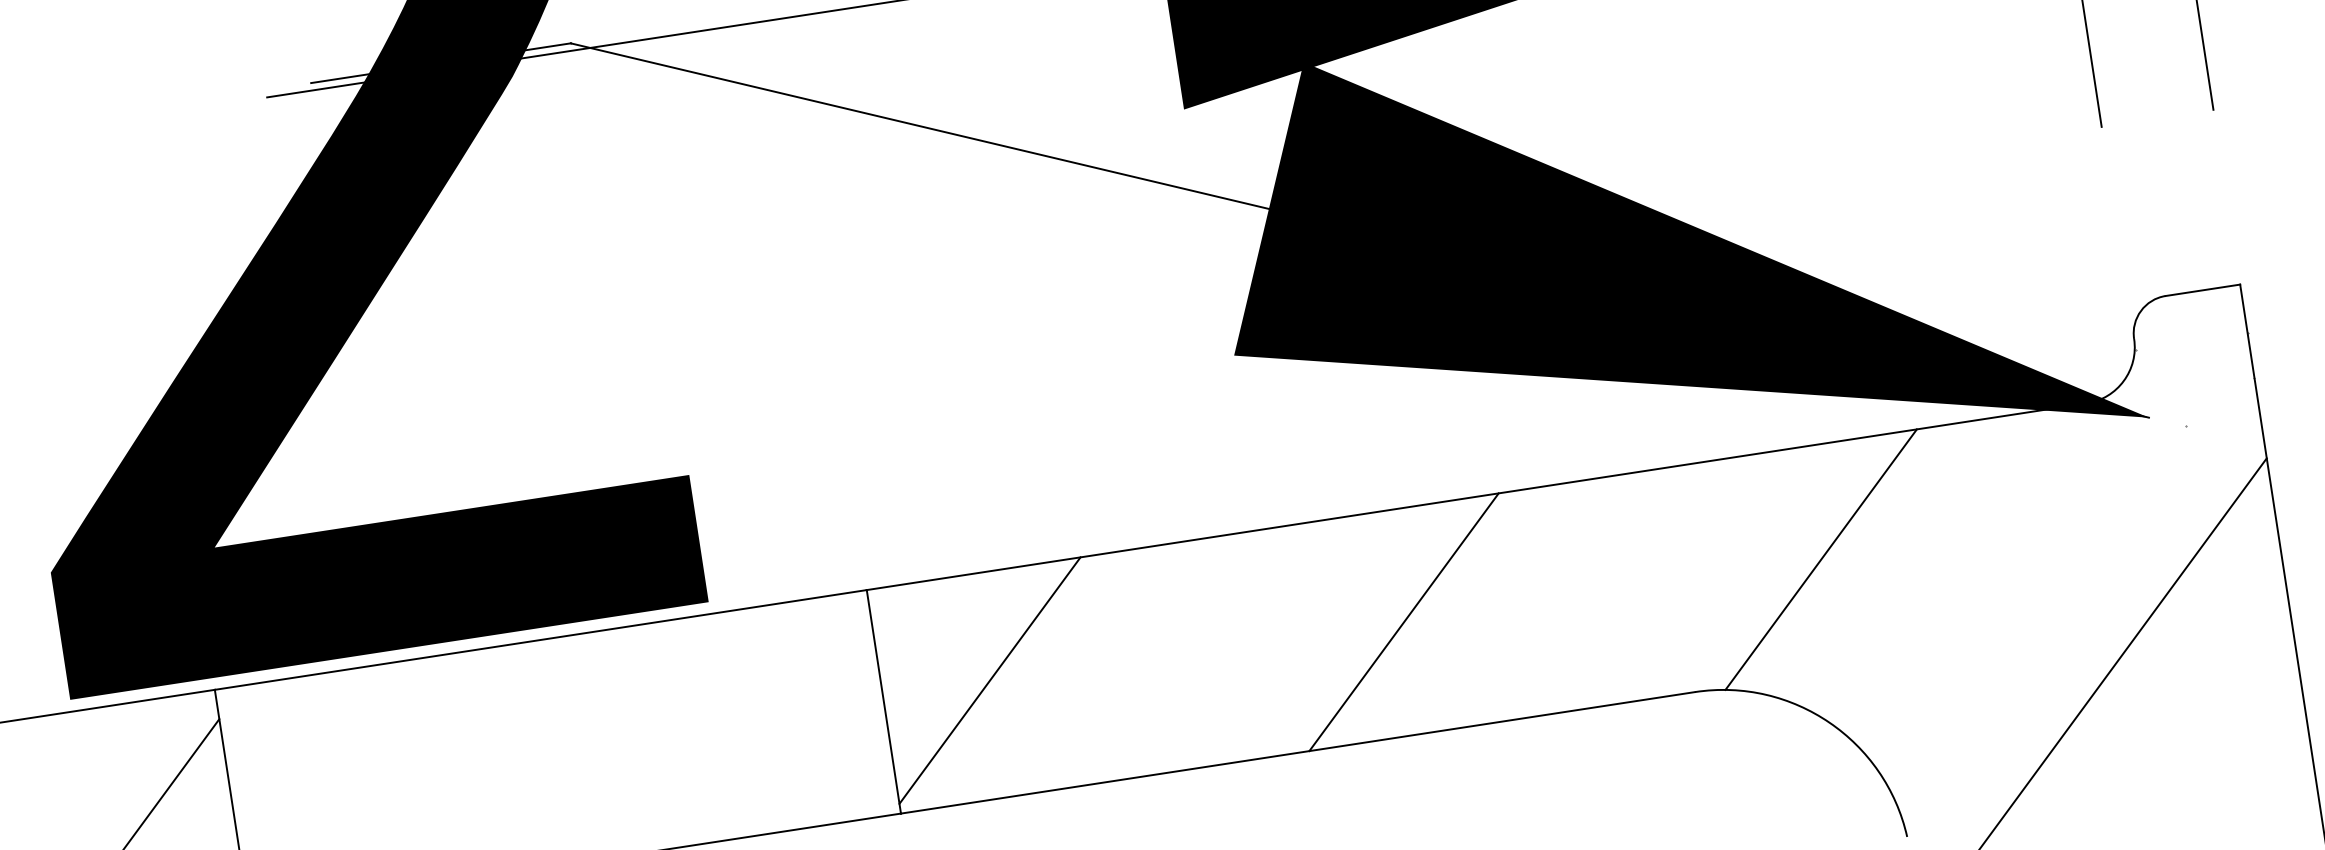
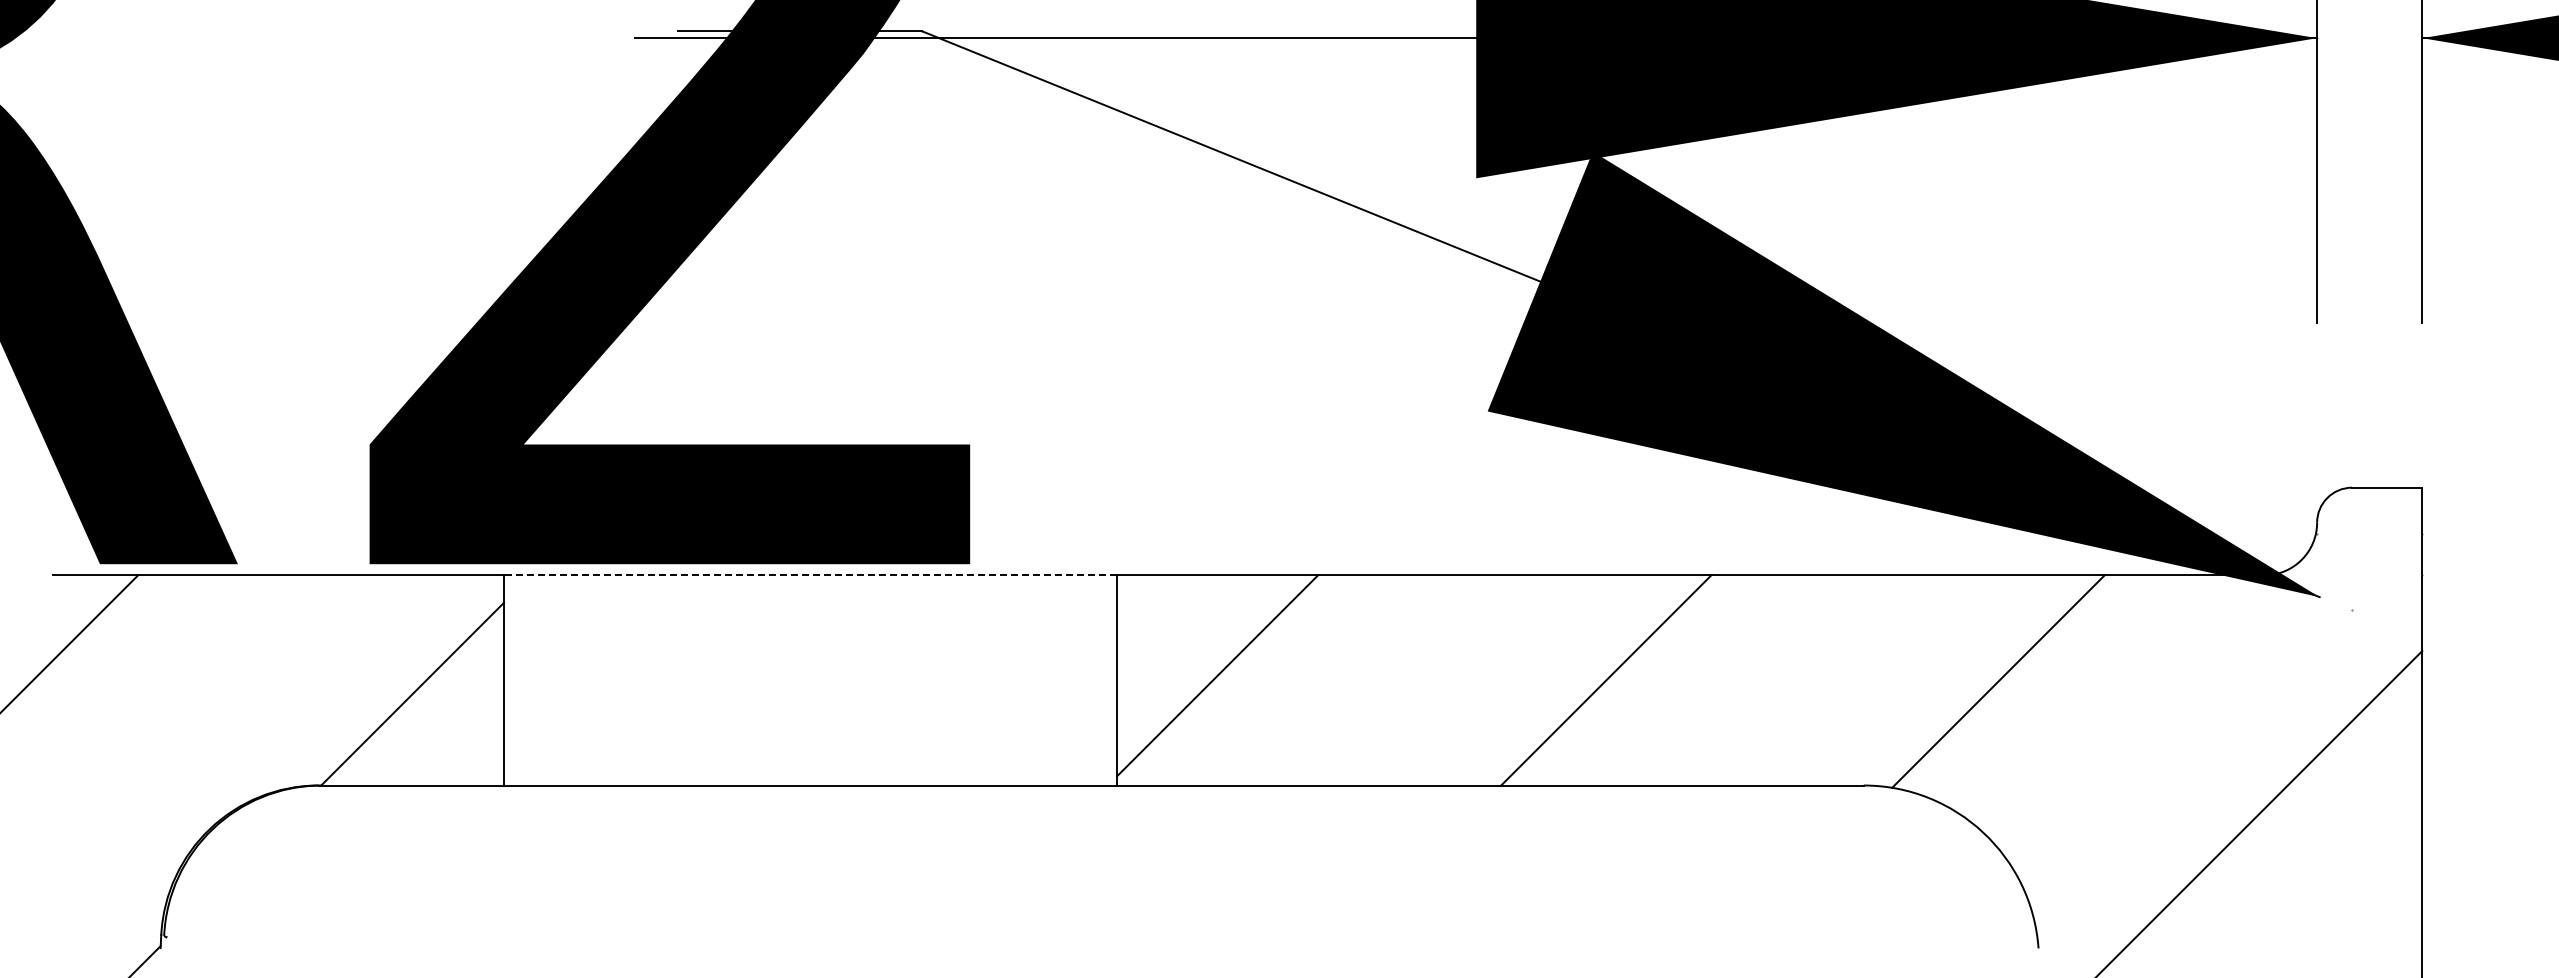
line: (540, 640) -> (810, 575), solid -> dashed

